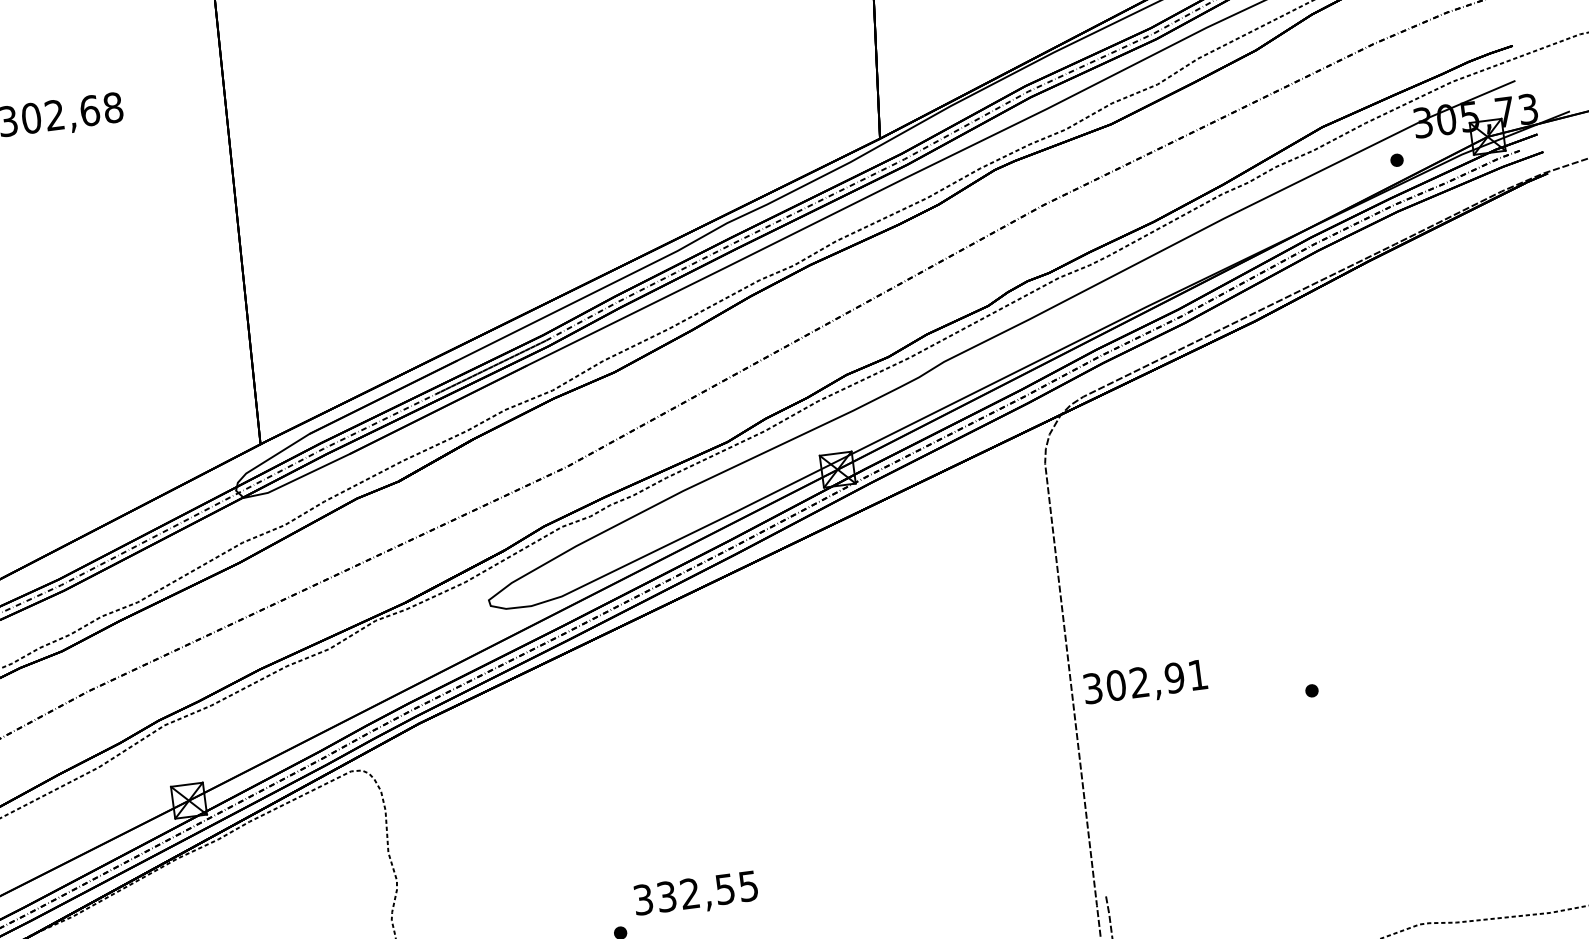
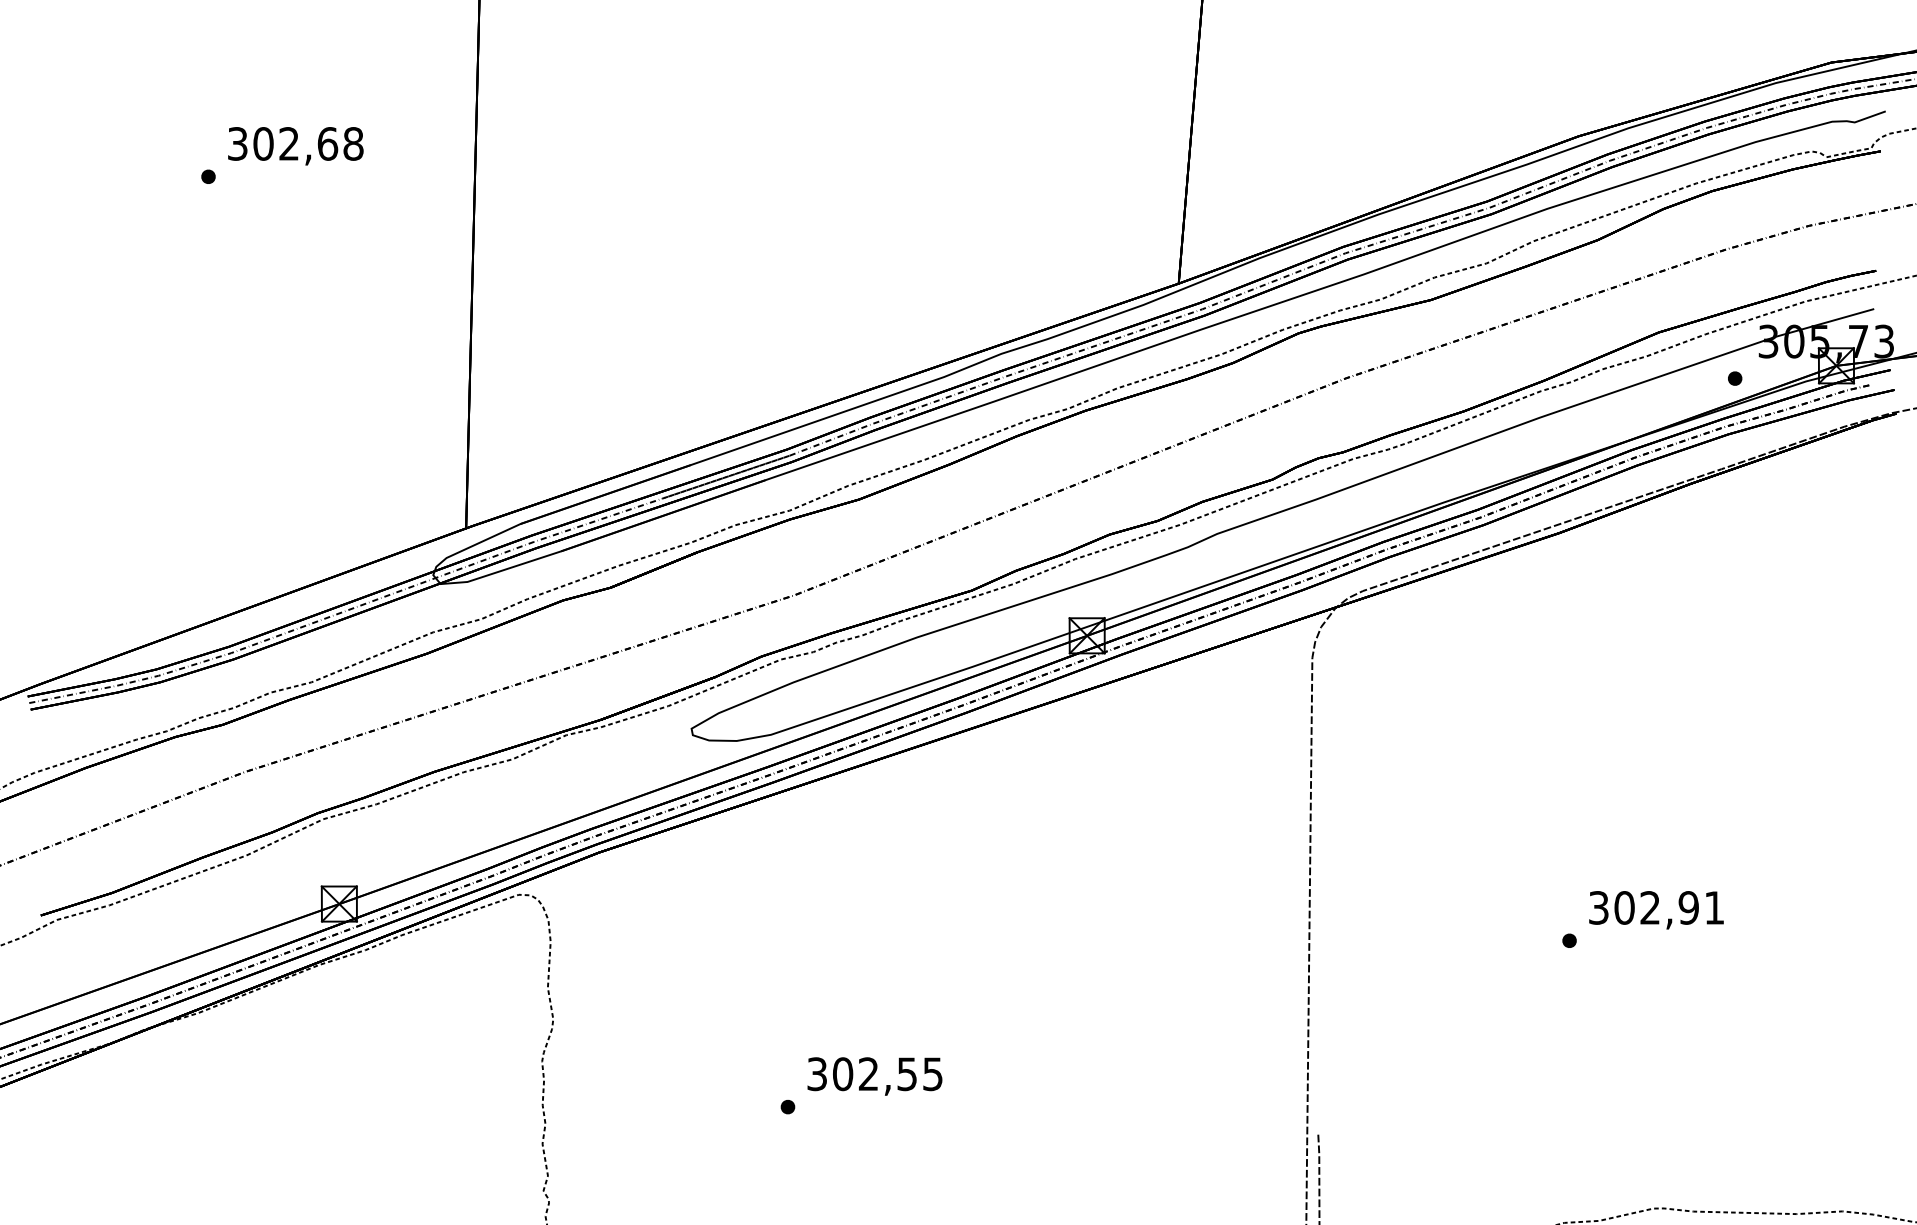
text: (1145, 684) -> (1656, 910), moved
text: (667, 896) -> (843, 1074), 332,55 -> 302,55

